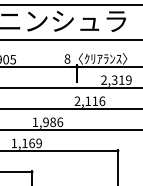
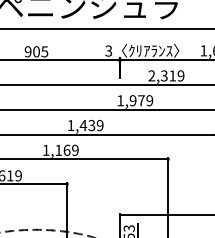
text: (67, 58) -> (108, 50), 8 -> 3
text: (90, 101) -> (135, 100), 2,116 -> 1,979
text: (52, 122) -> (91, 125), 1,986 -> 1,439

